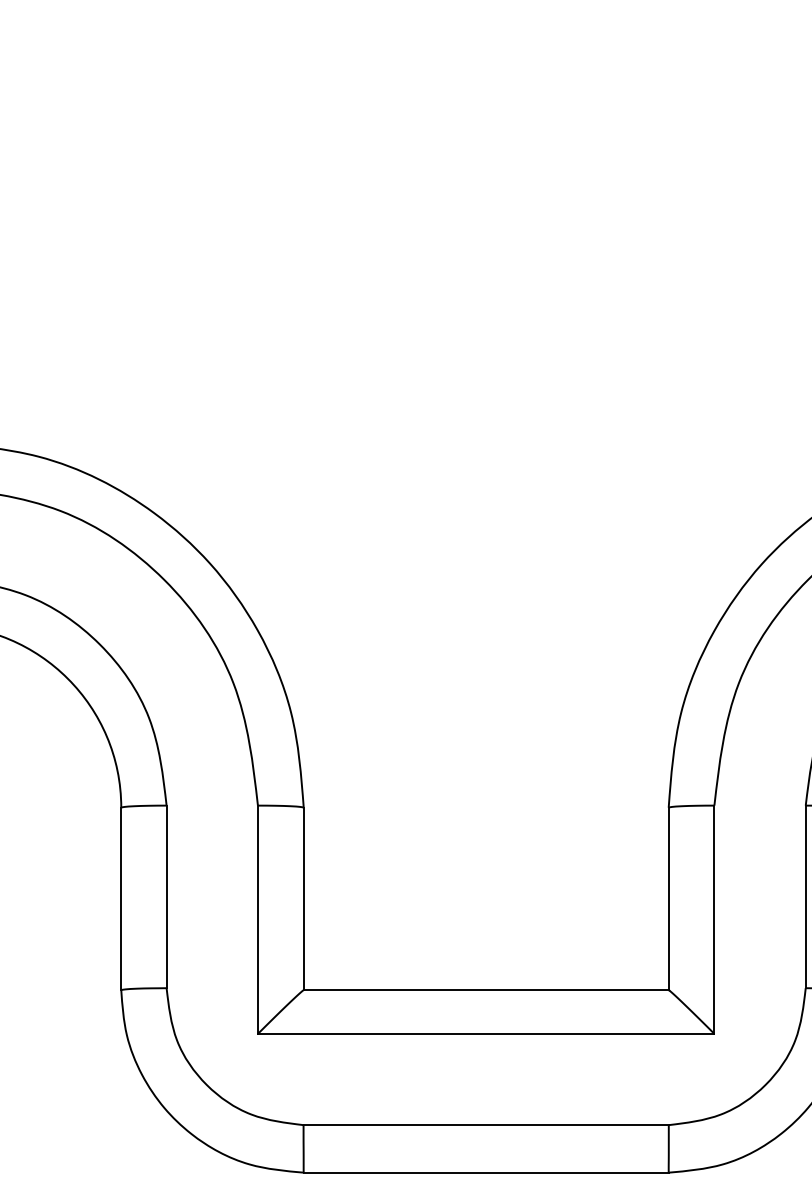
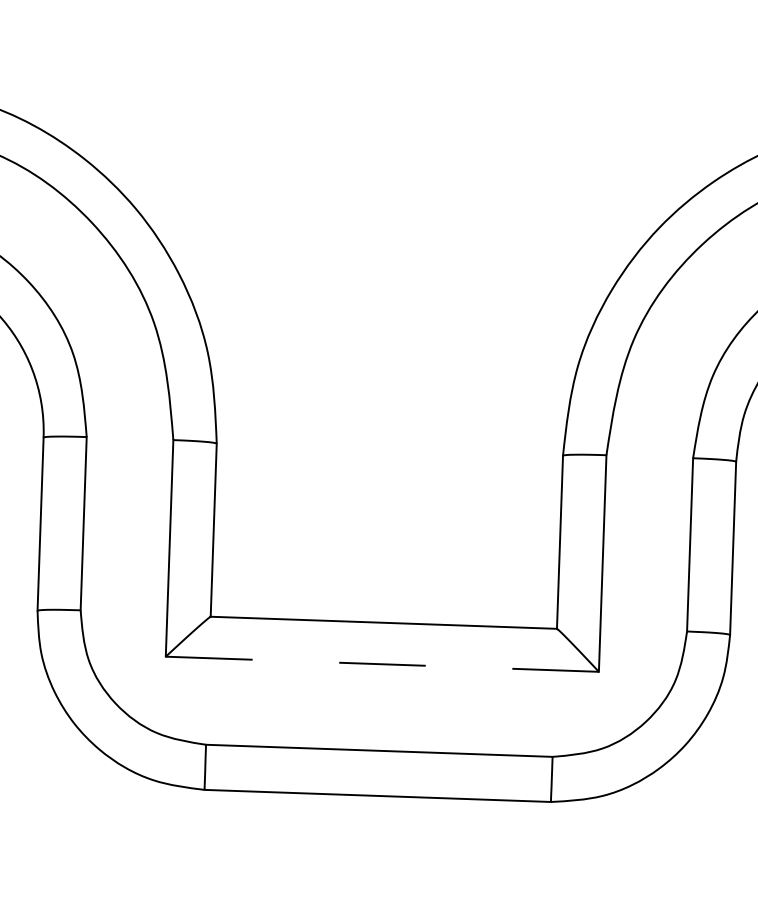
line: (485, 1033) -> (381, 663), solid -> dashed

